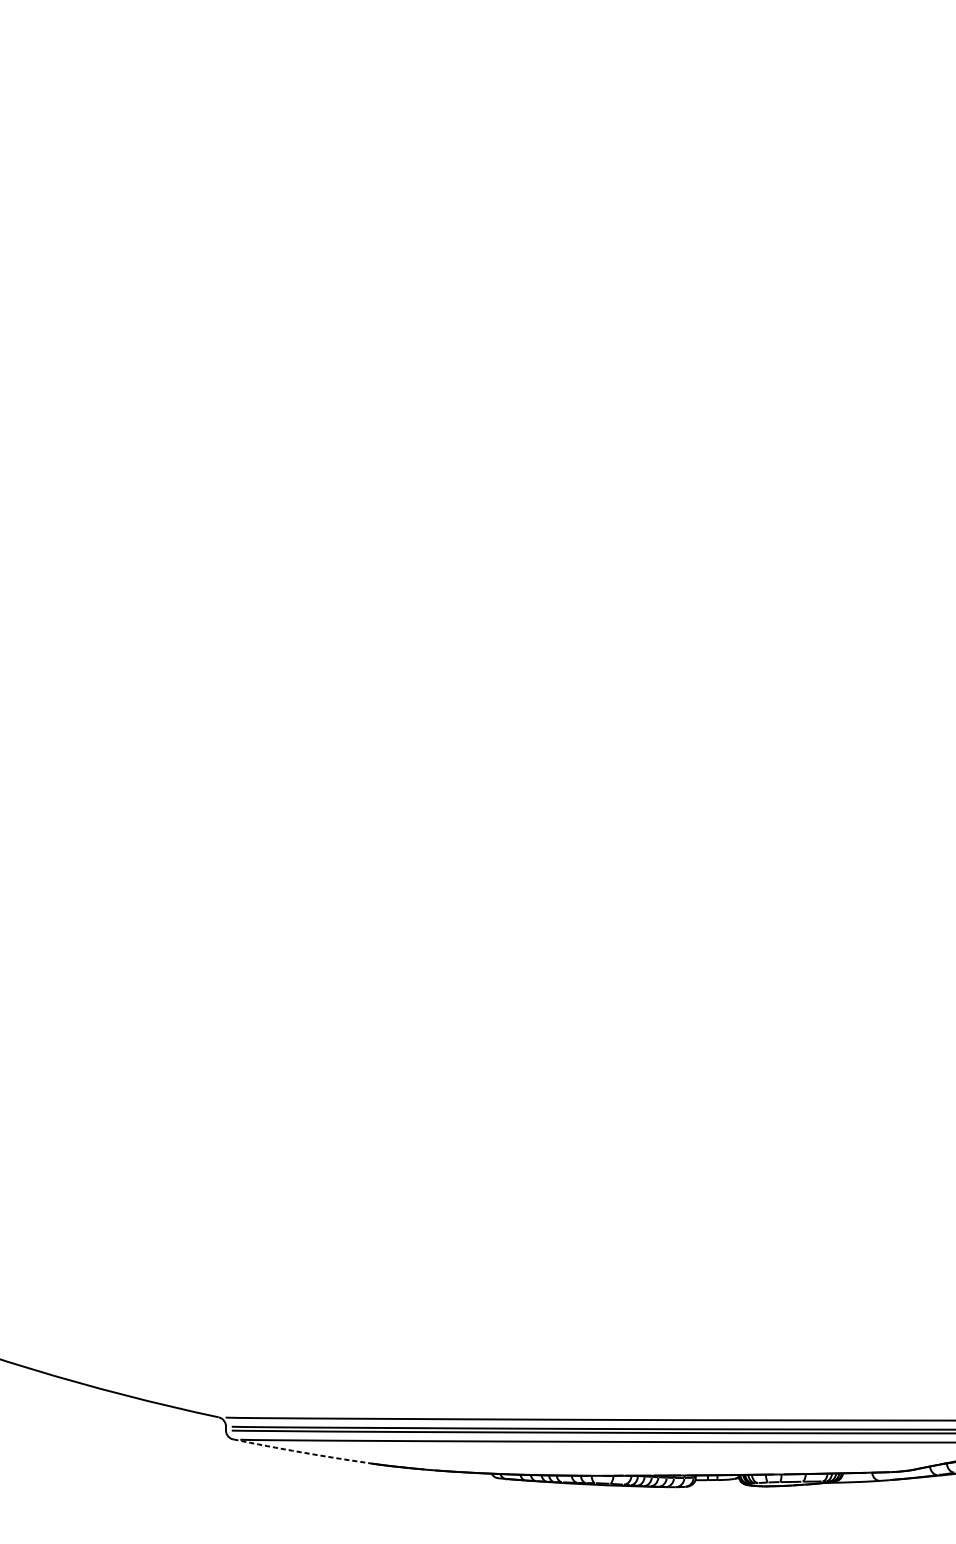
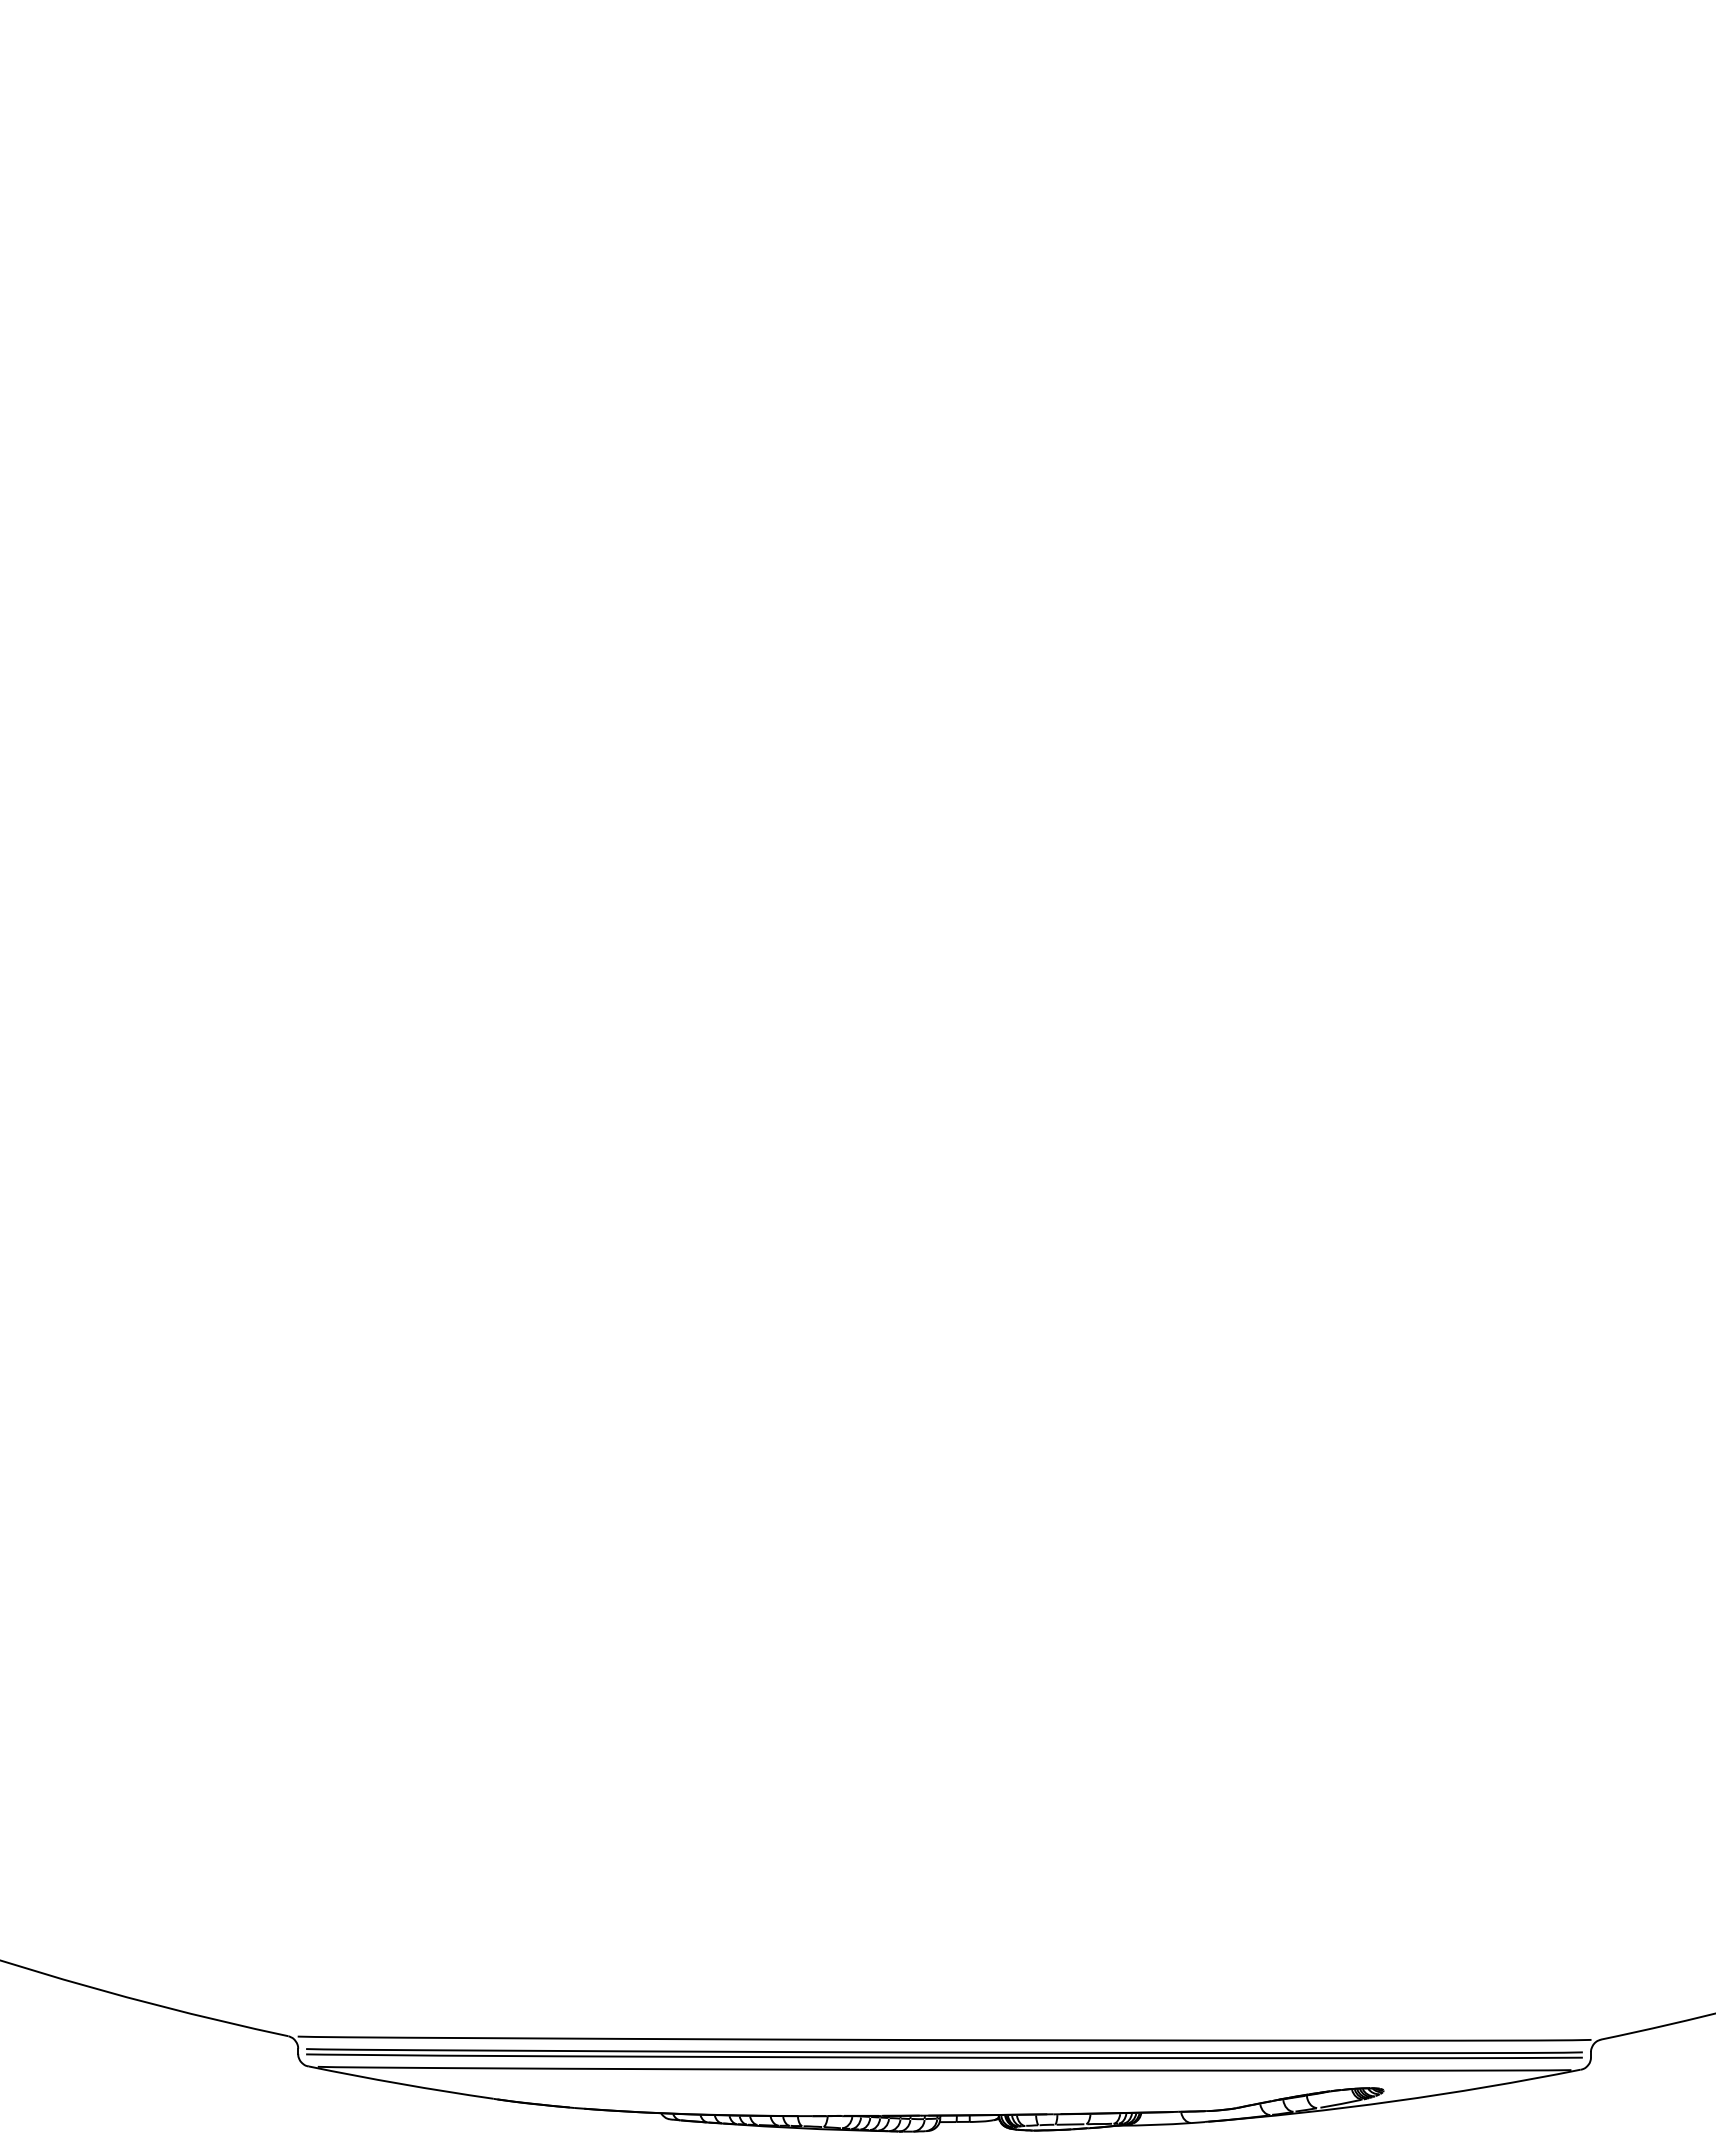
arc: (300, 1451) -> (400, 2083), dashed -> solid

